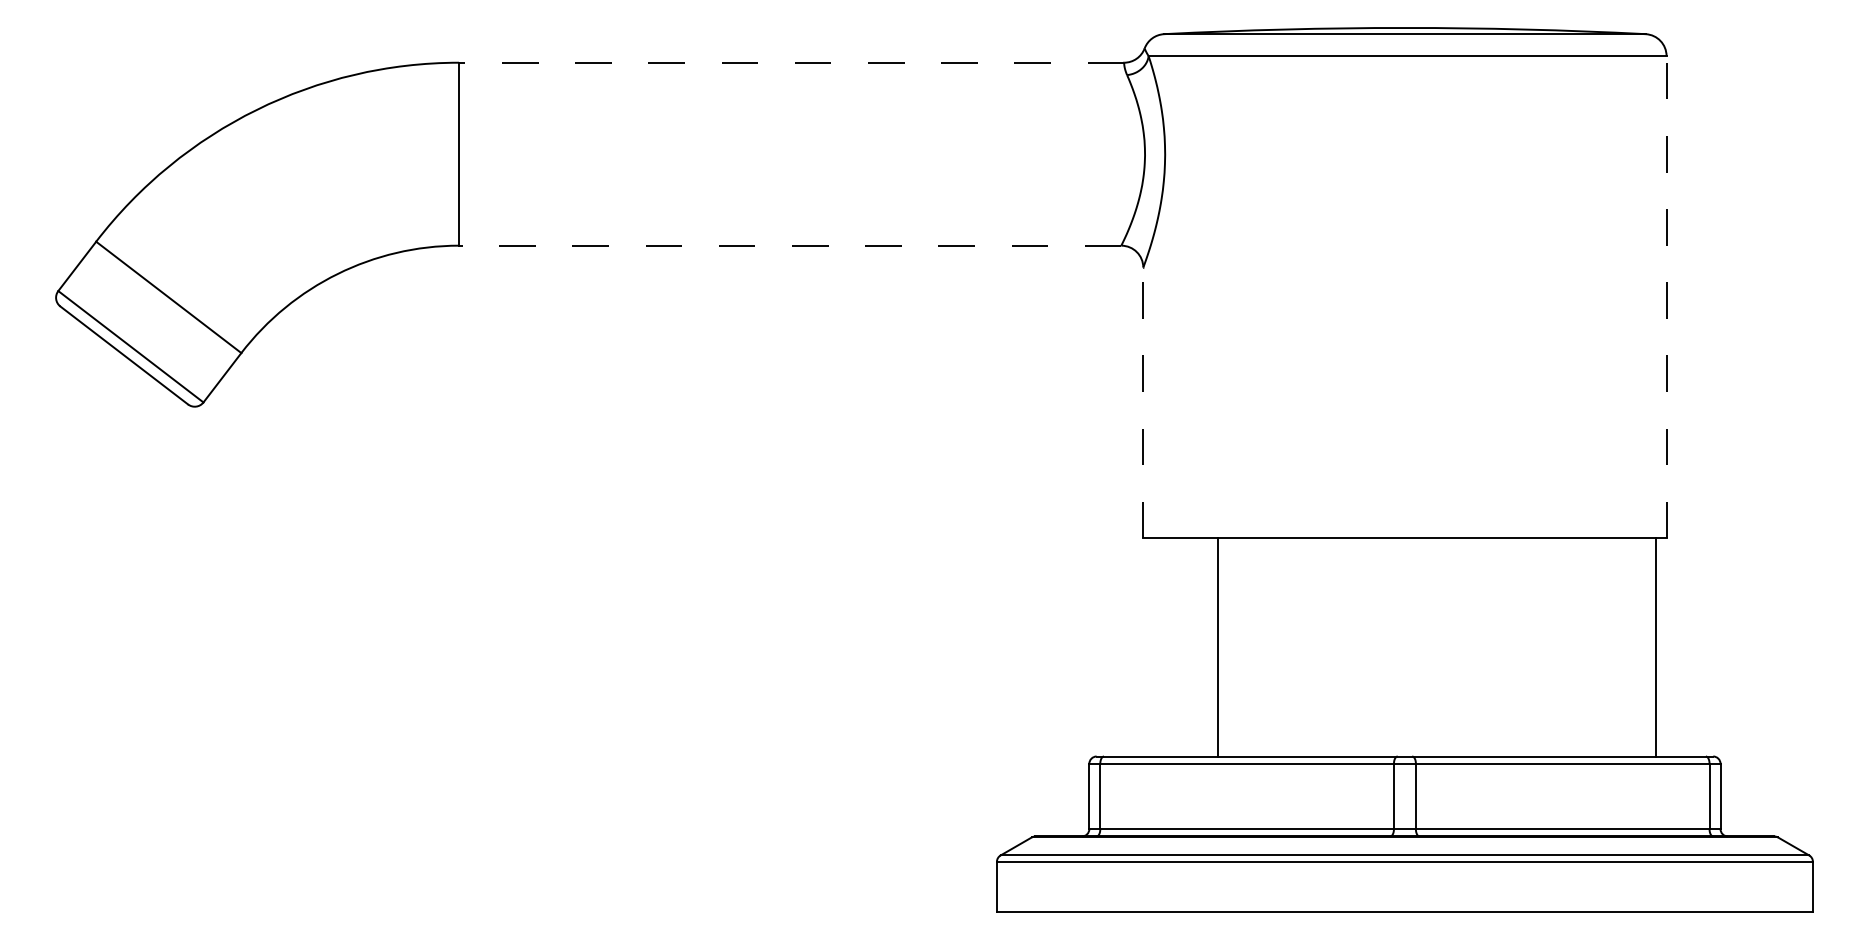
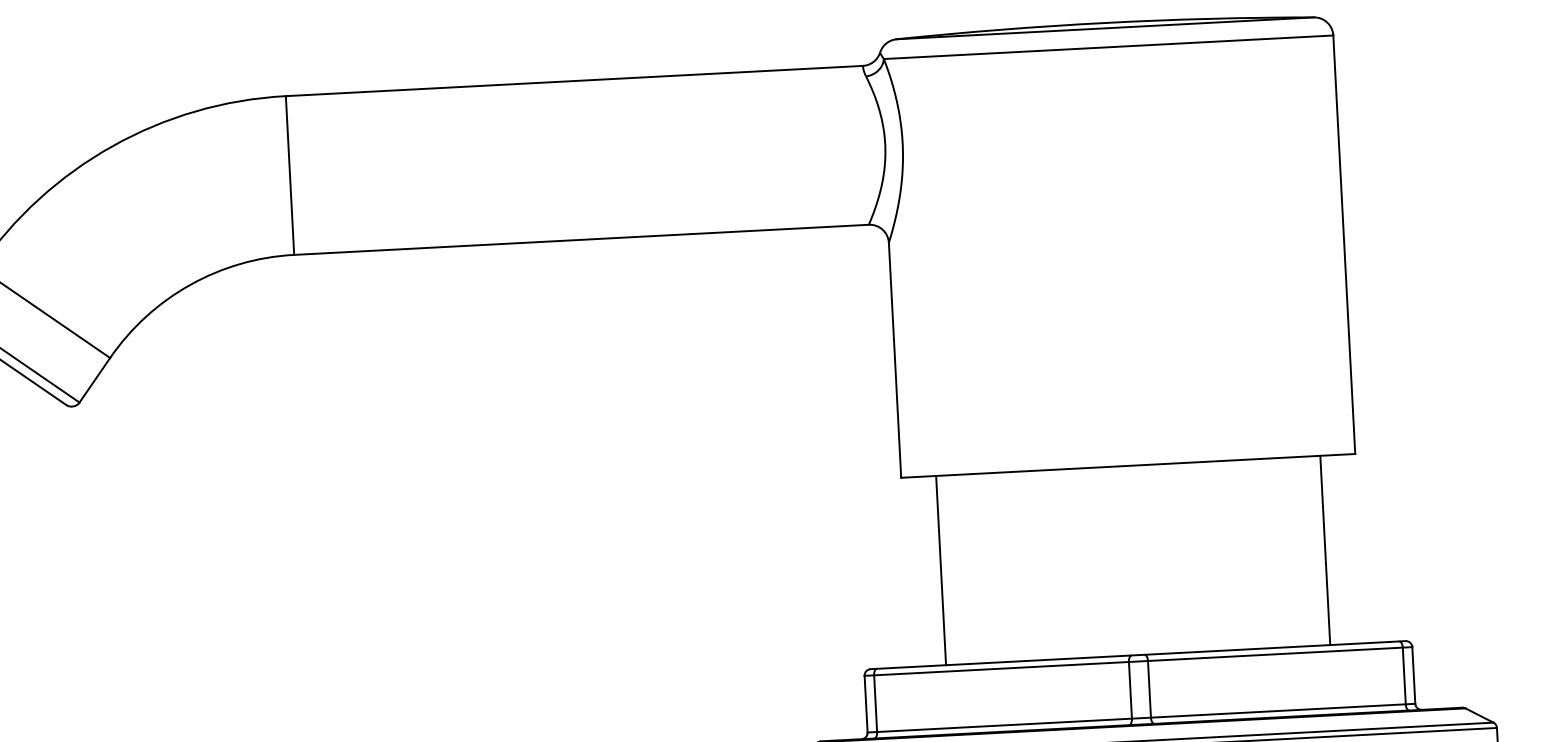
line: (791, 62) -> (574, 80), dashed -> solid
line: (789, 245) -> (580, 239), dashed -> solid
line: (1666, 296) -> (1344, 244), dashed -> solid
line: (1143, 402) -> (895, 359), dashed -> solid
line: (1217, 647) -> (941, 570), moved
line: (1656, 647) -> (1325, 550), moved

